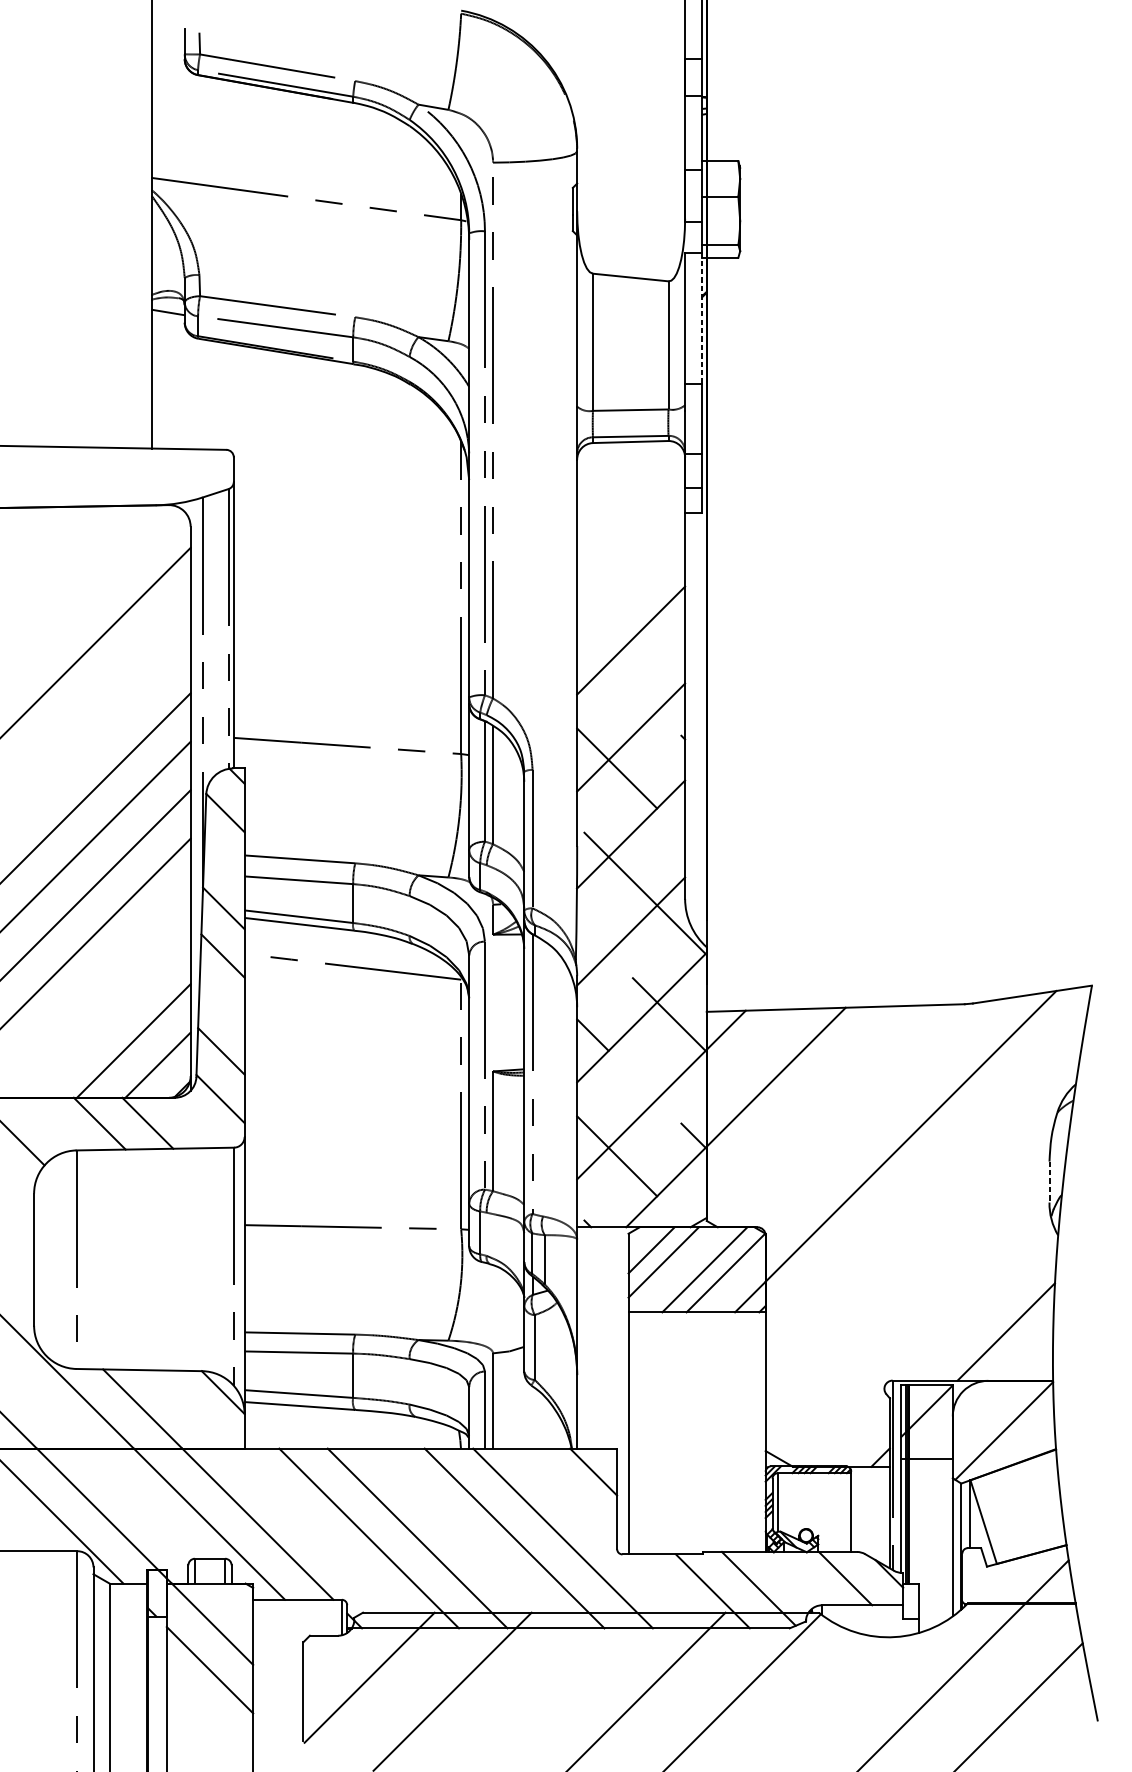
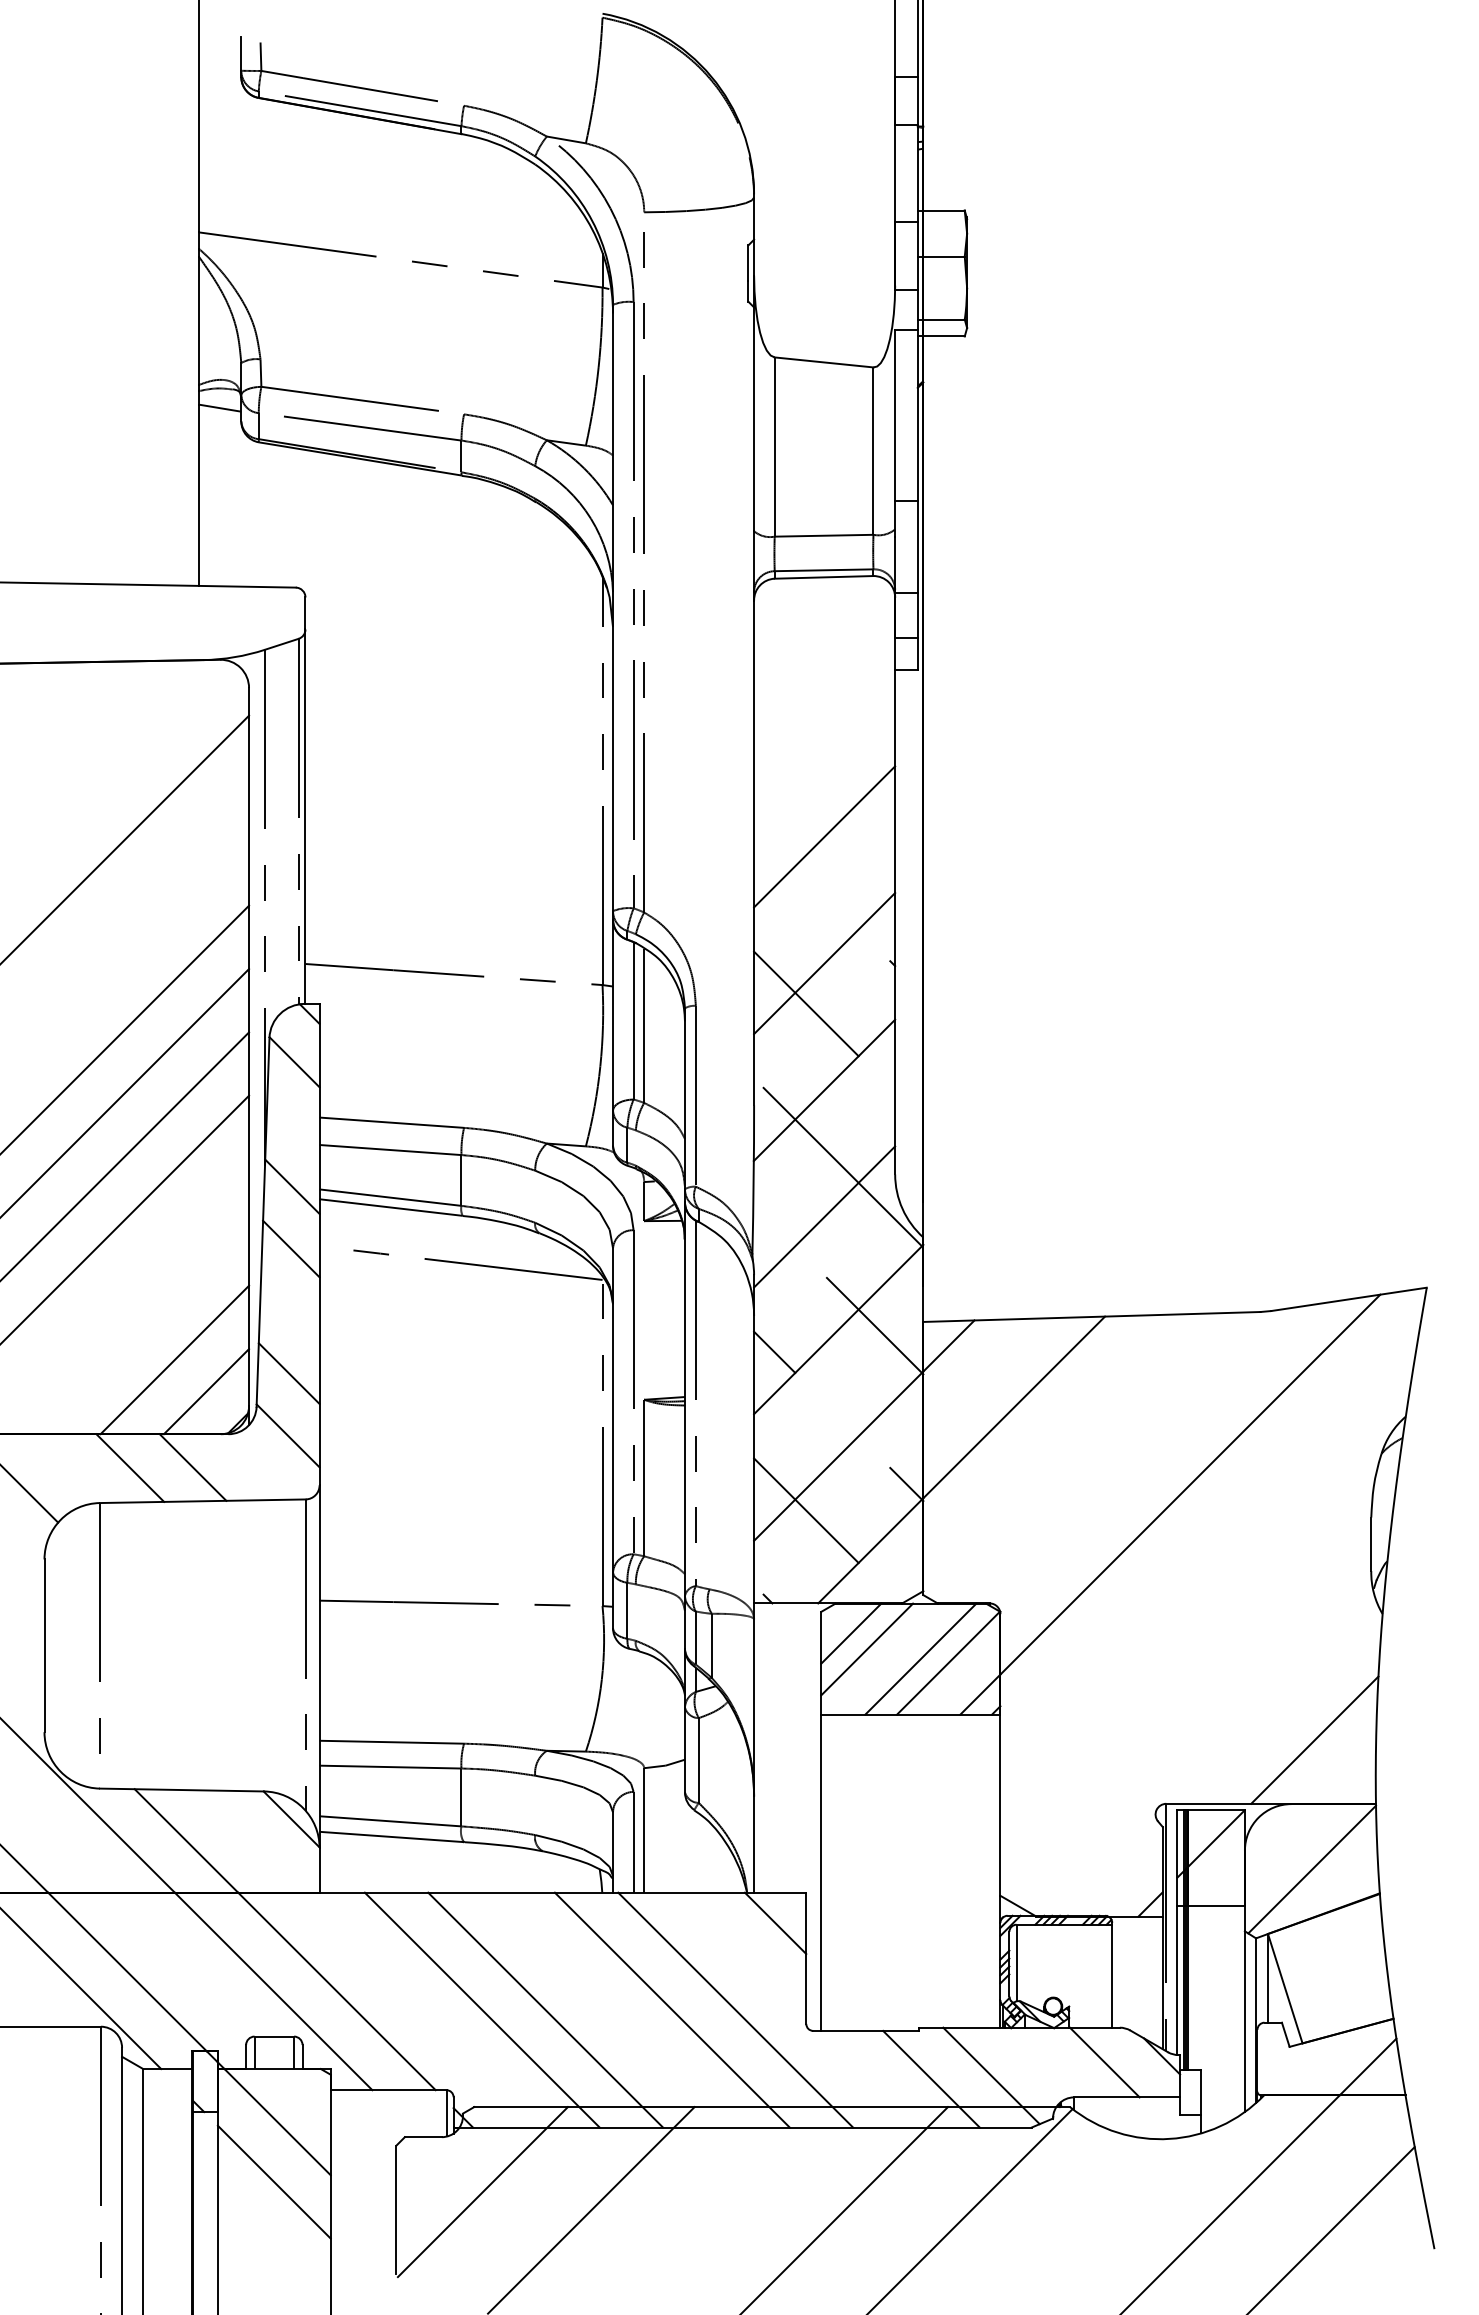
line: (702, 318) -> (917, 415), dashed -> solid
line: (1049, 1182) -> (1371, 1544), dashed -> solid

